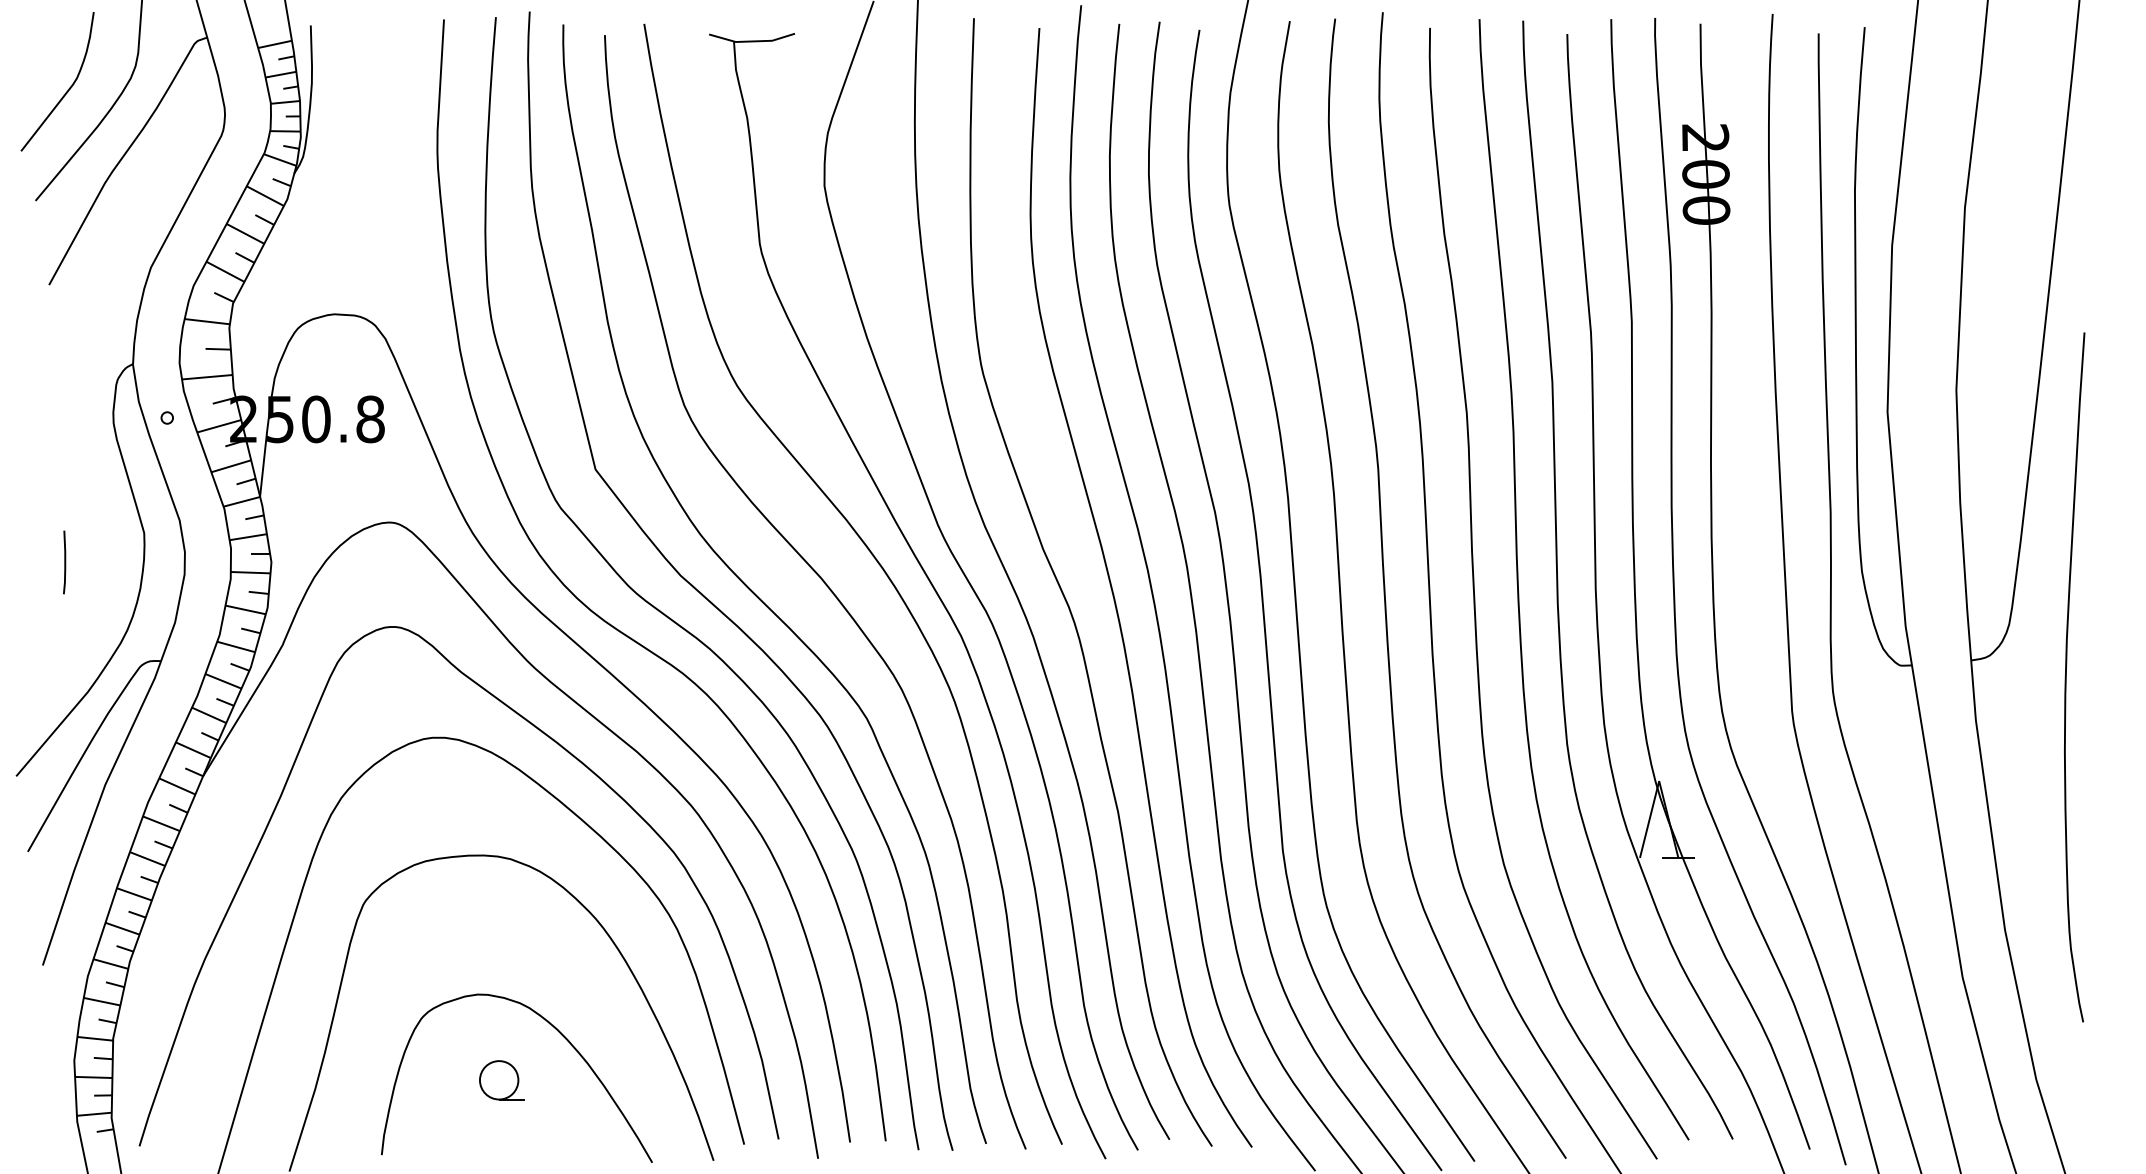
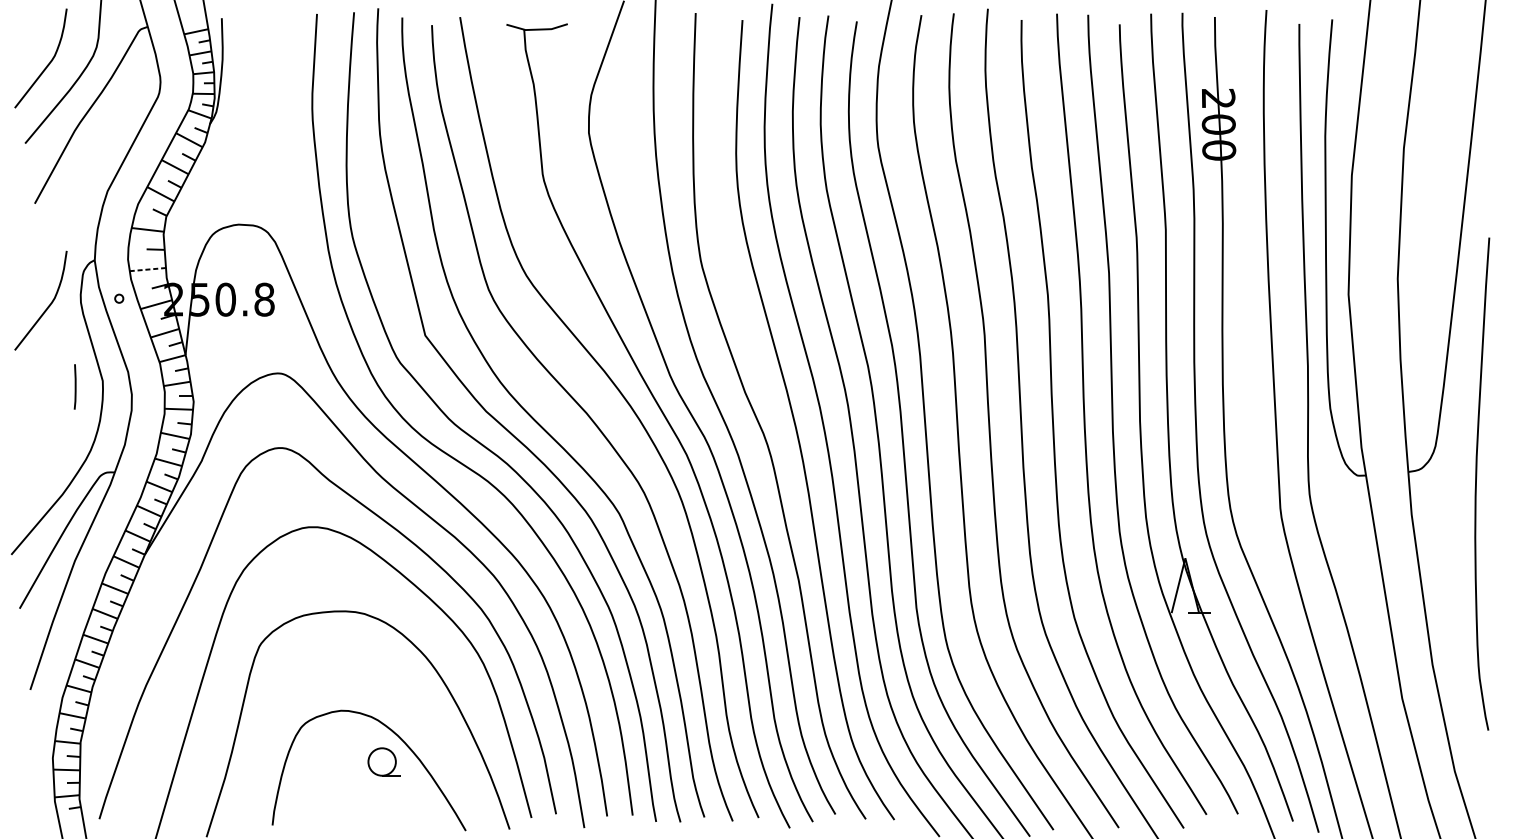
line: (206, 377) -> (147, 269), solid -> dashed
curve: (68, 427) -> (48, 305), added
line: (64, 562) -> (75, 386), moved
part: (501, 1080) -> (383, 762), moved

